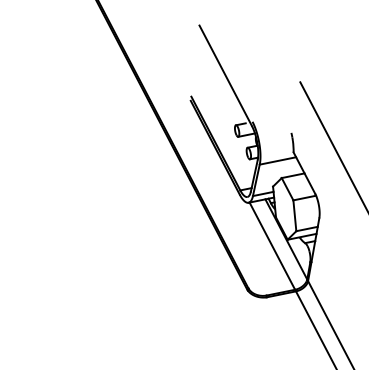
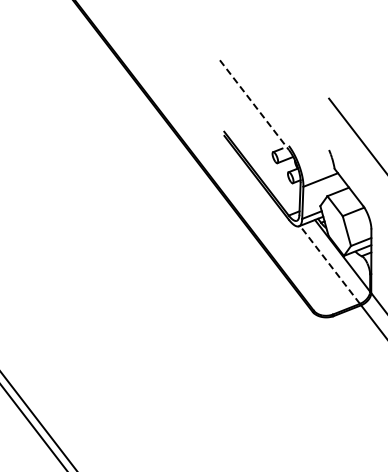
line: (225, 76) -> (254, 105), solid -> dashed
line: (271, 245) -> (329, 264), solid -> dashed

